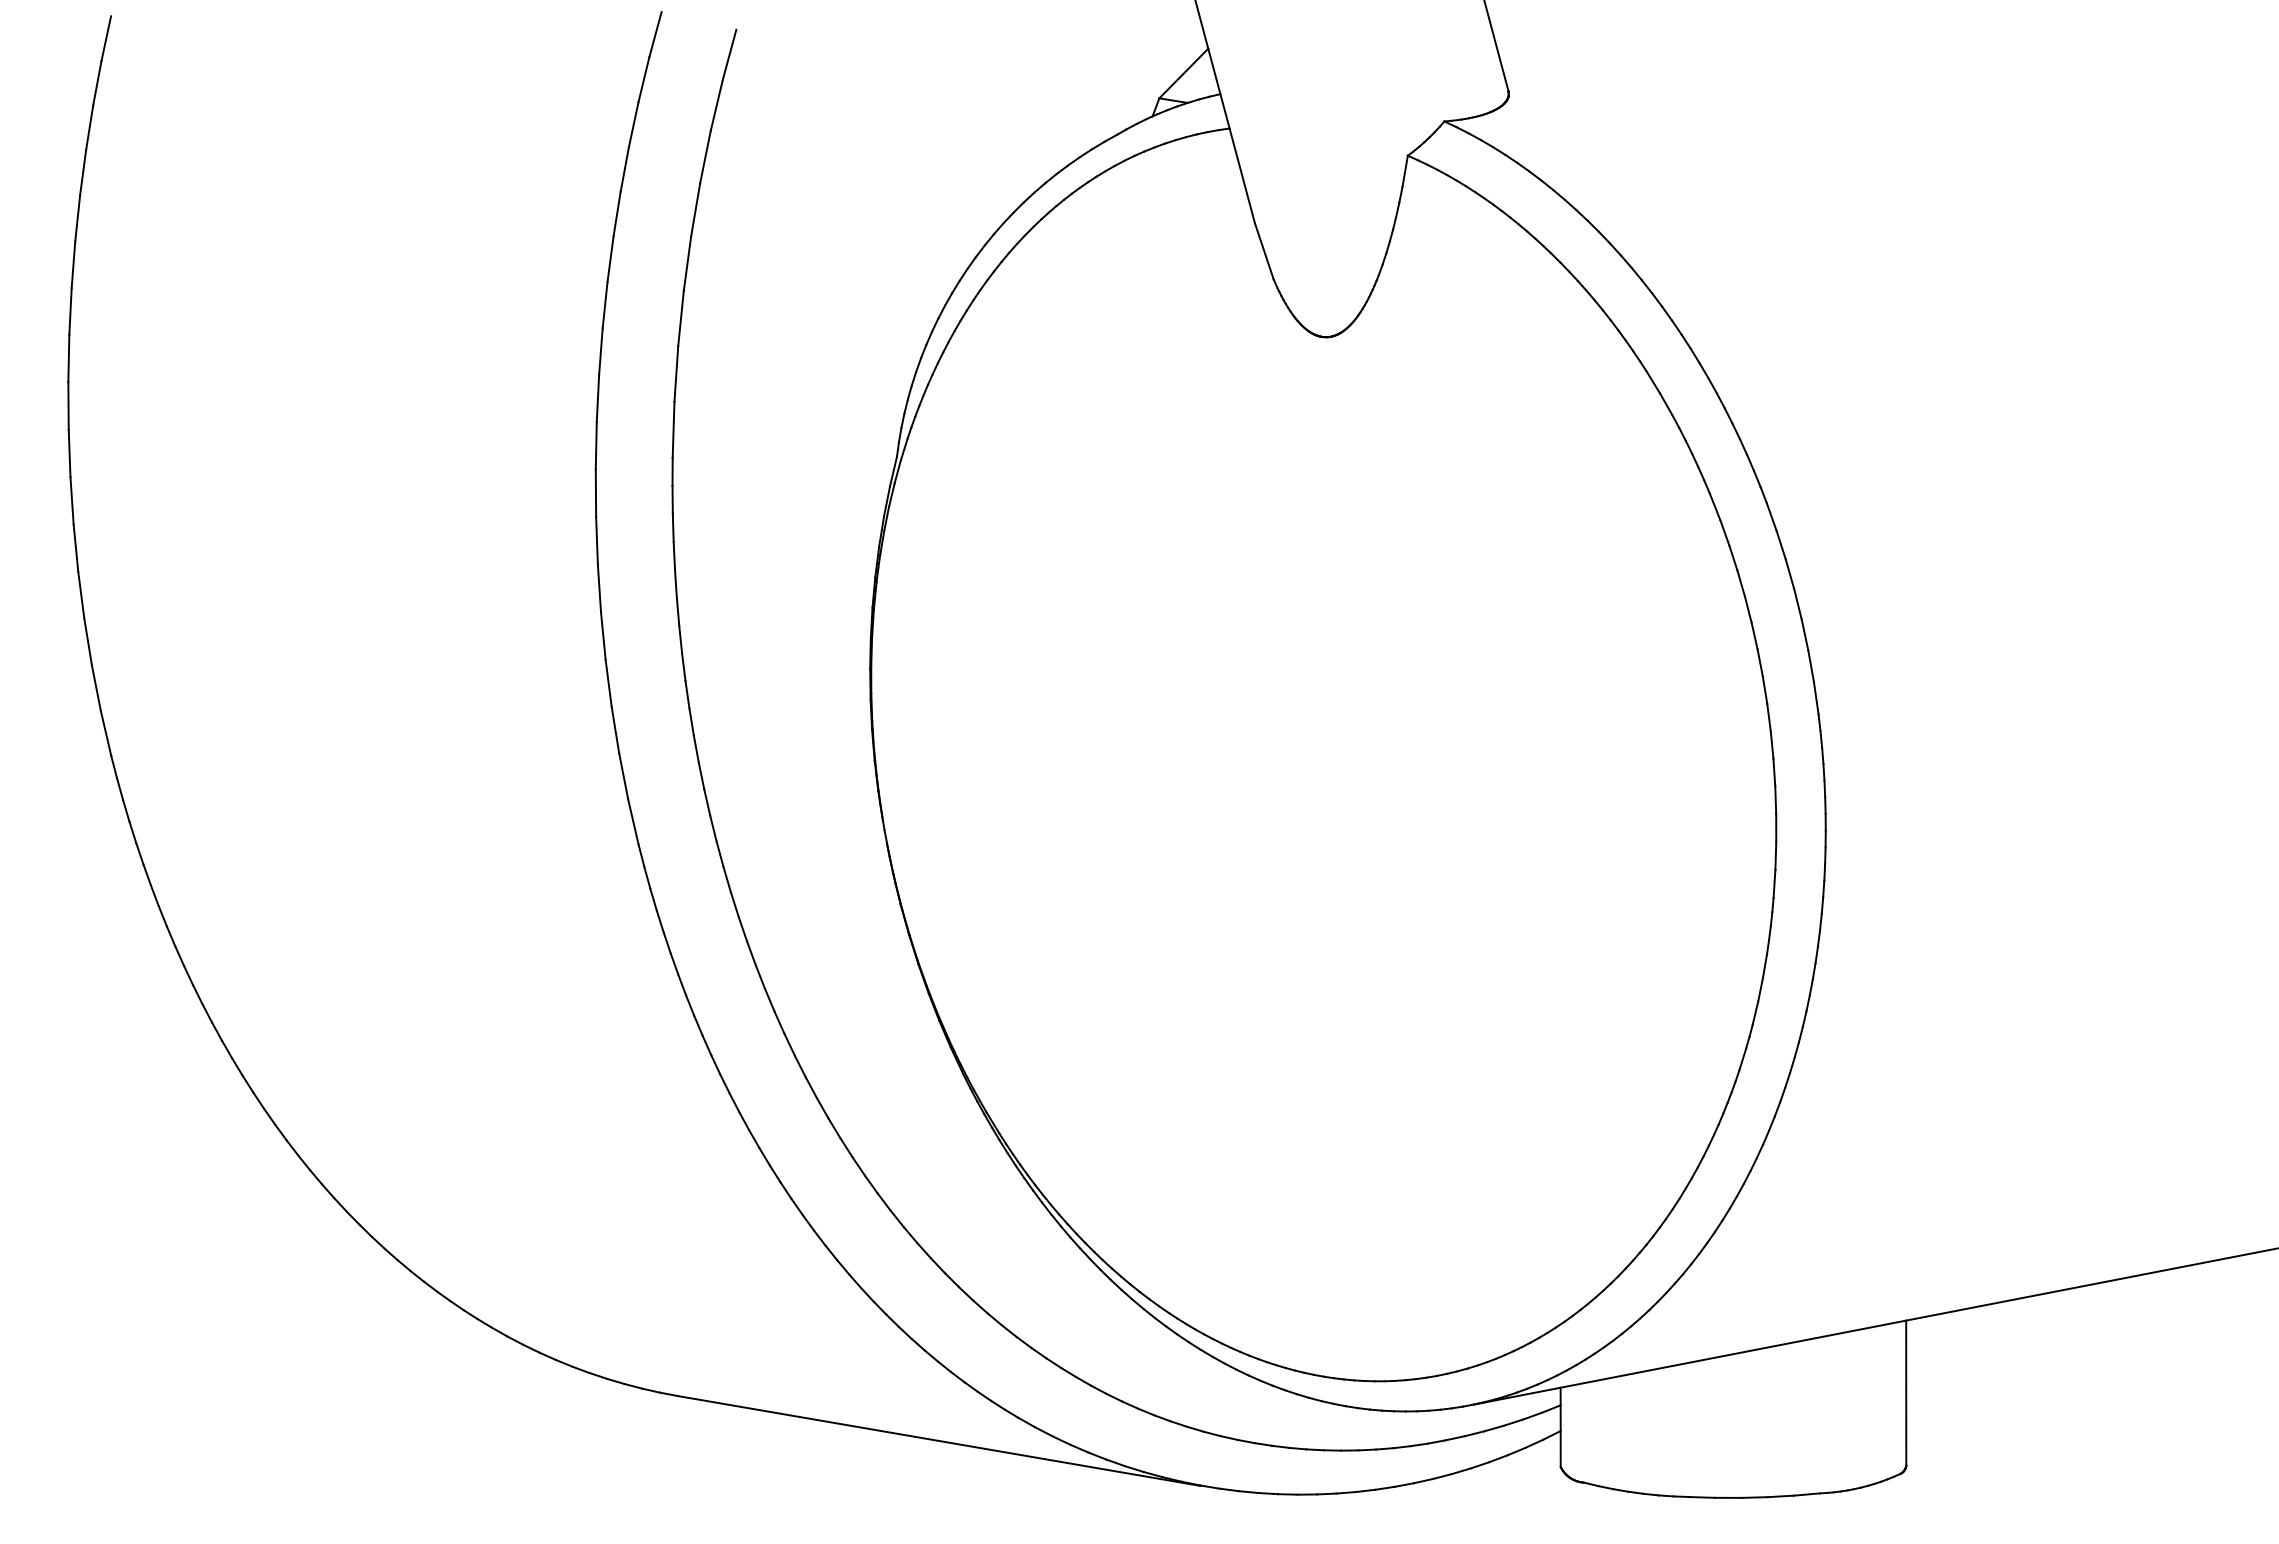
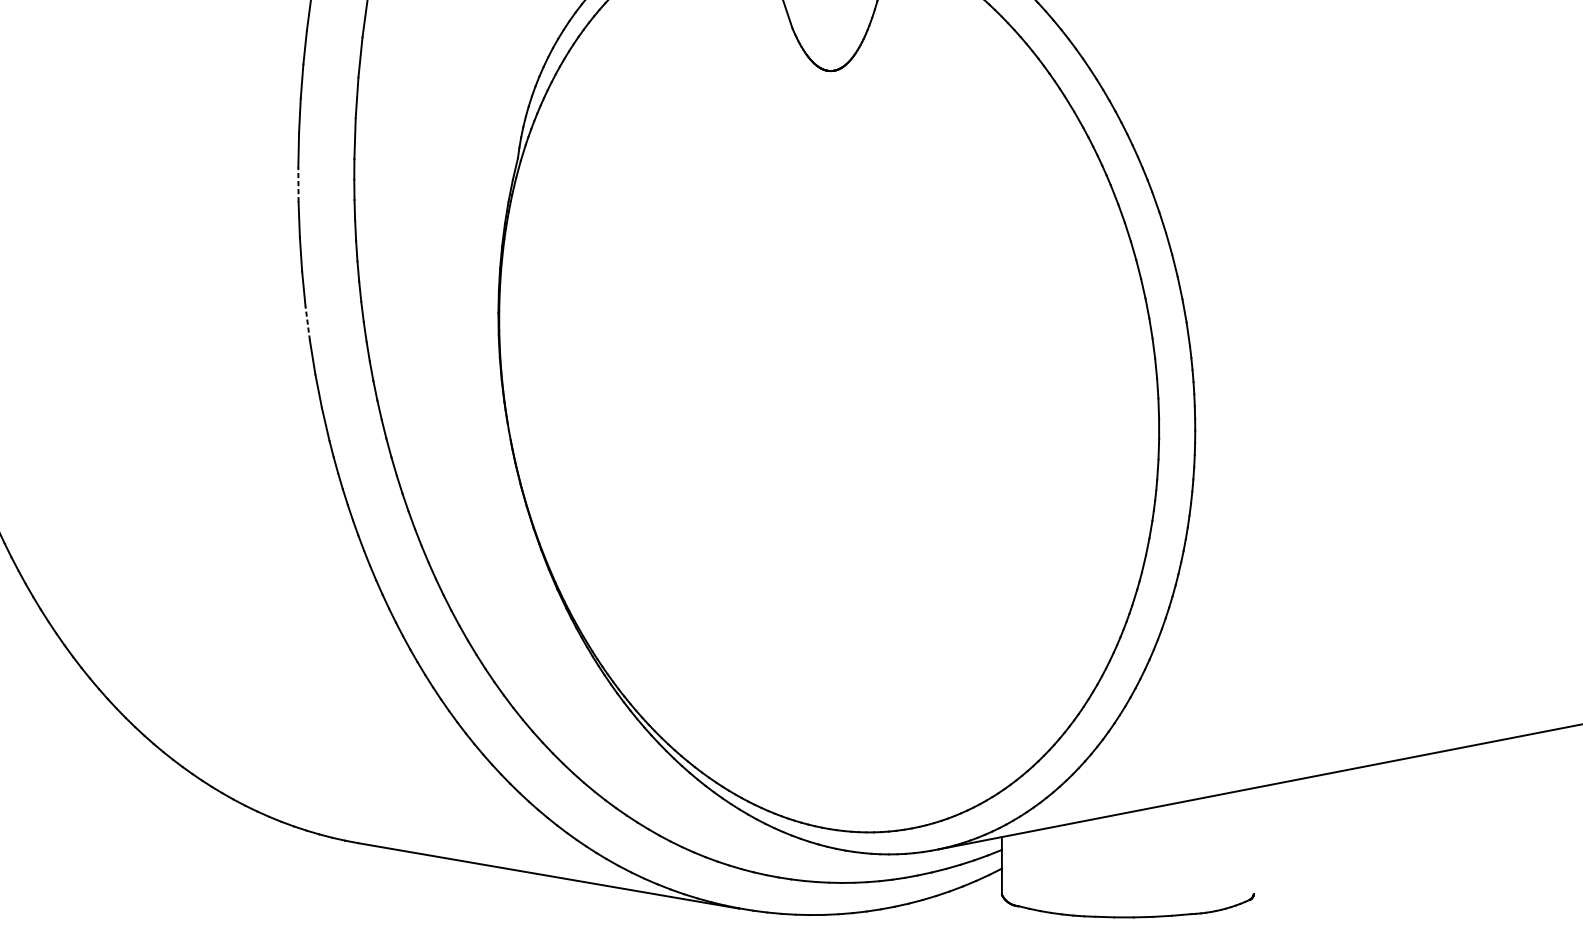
line: (595, 493) -> (298, 185), solid -> dashed
line: (608, 683) -> (307, 323), solid -> dashed
line: (1906, 1392) -> (1254, 840), removed

